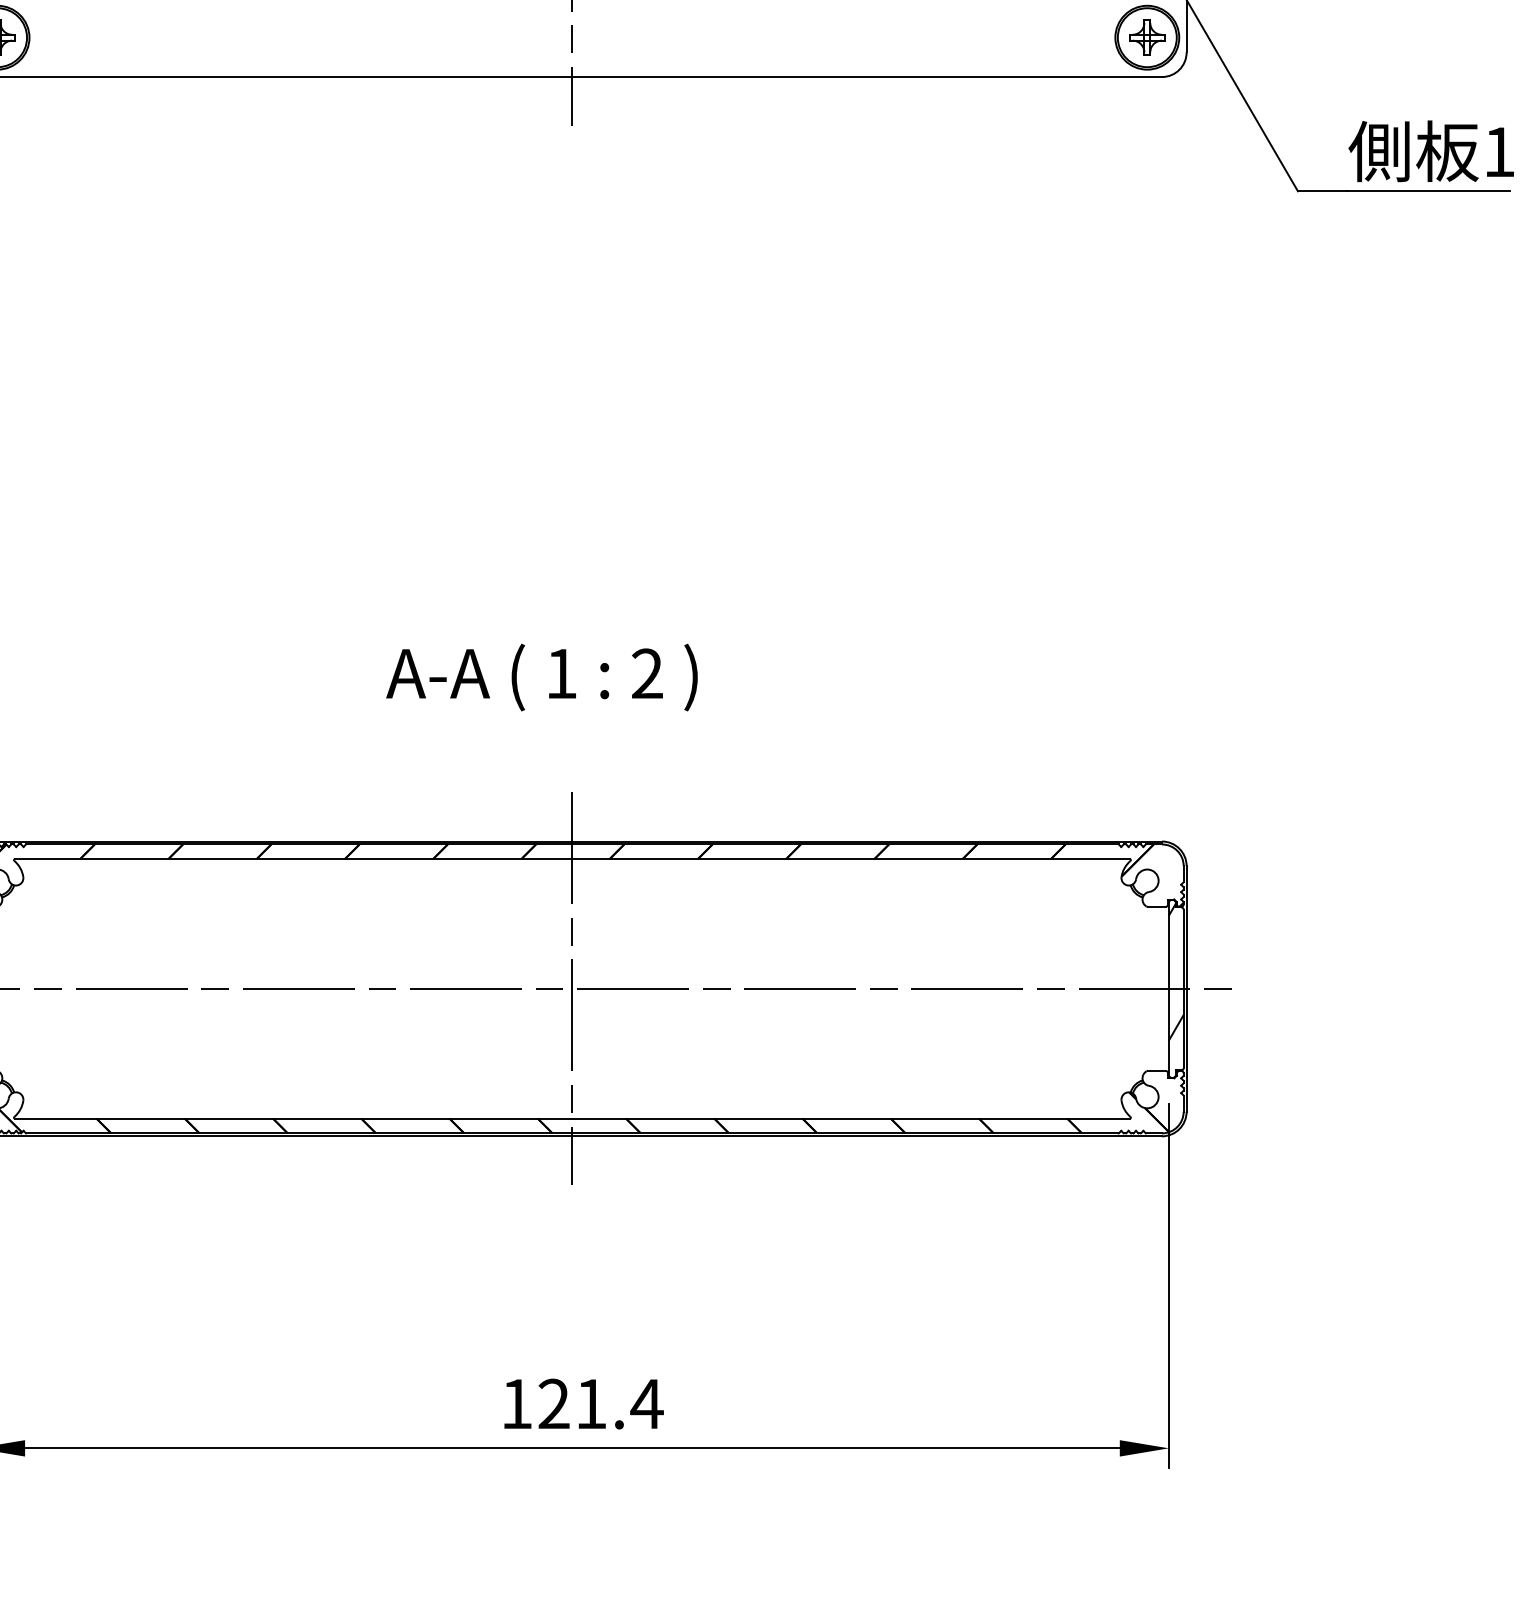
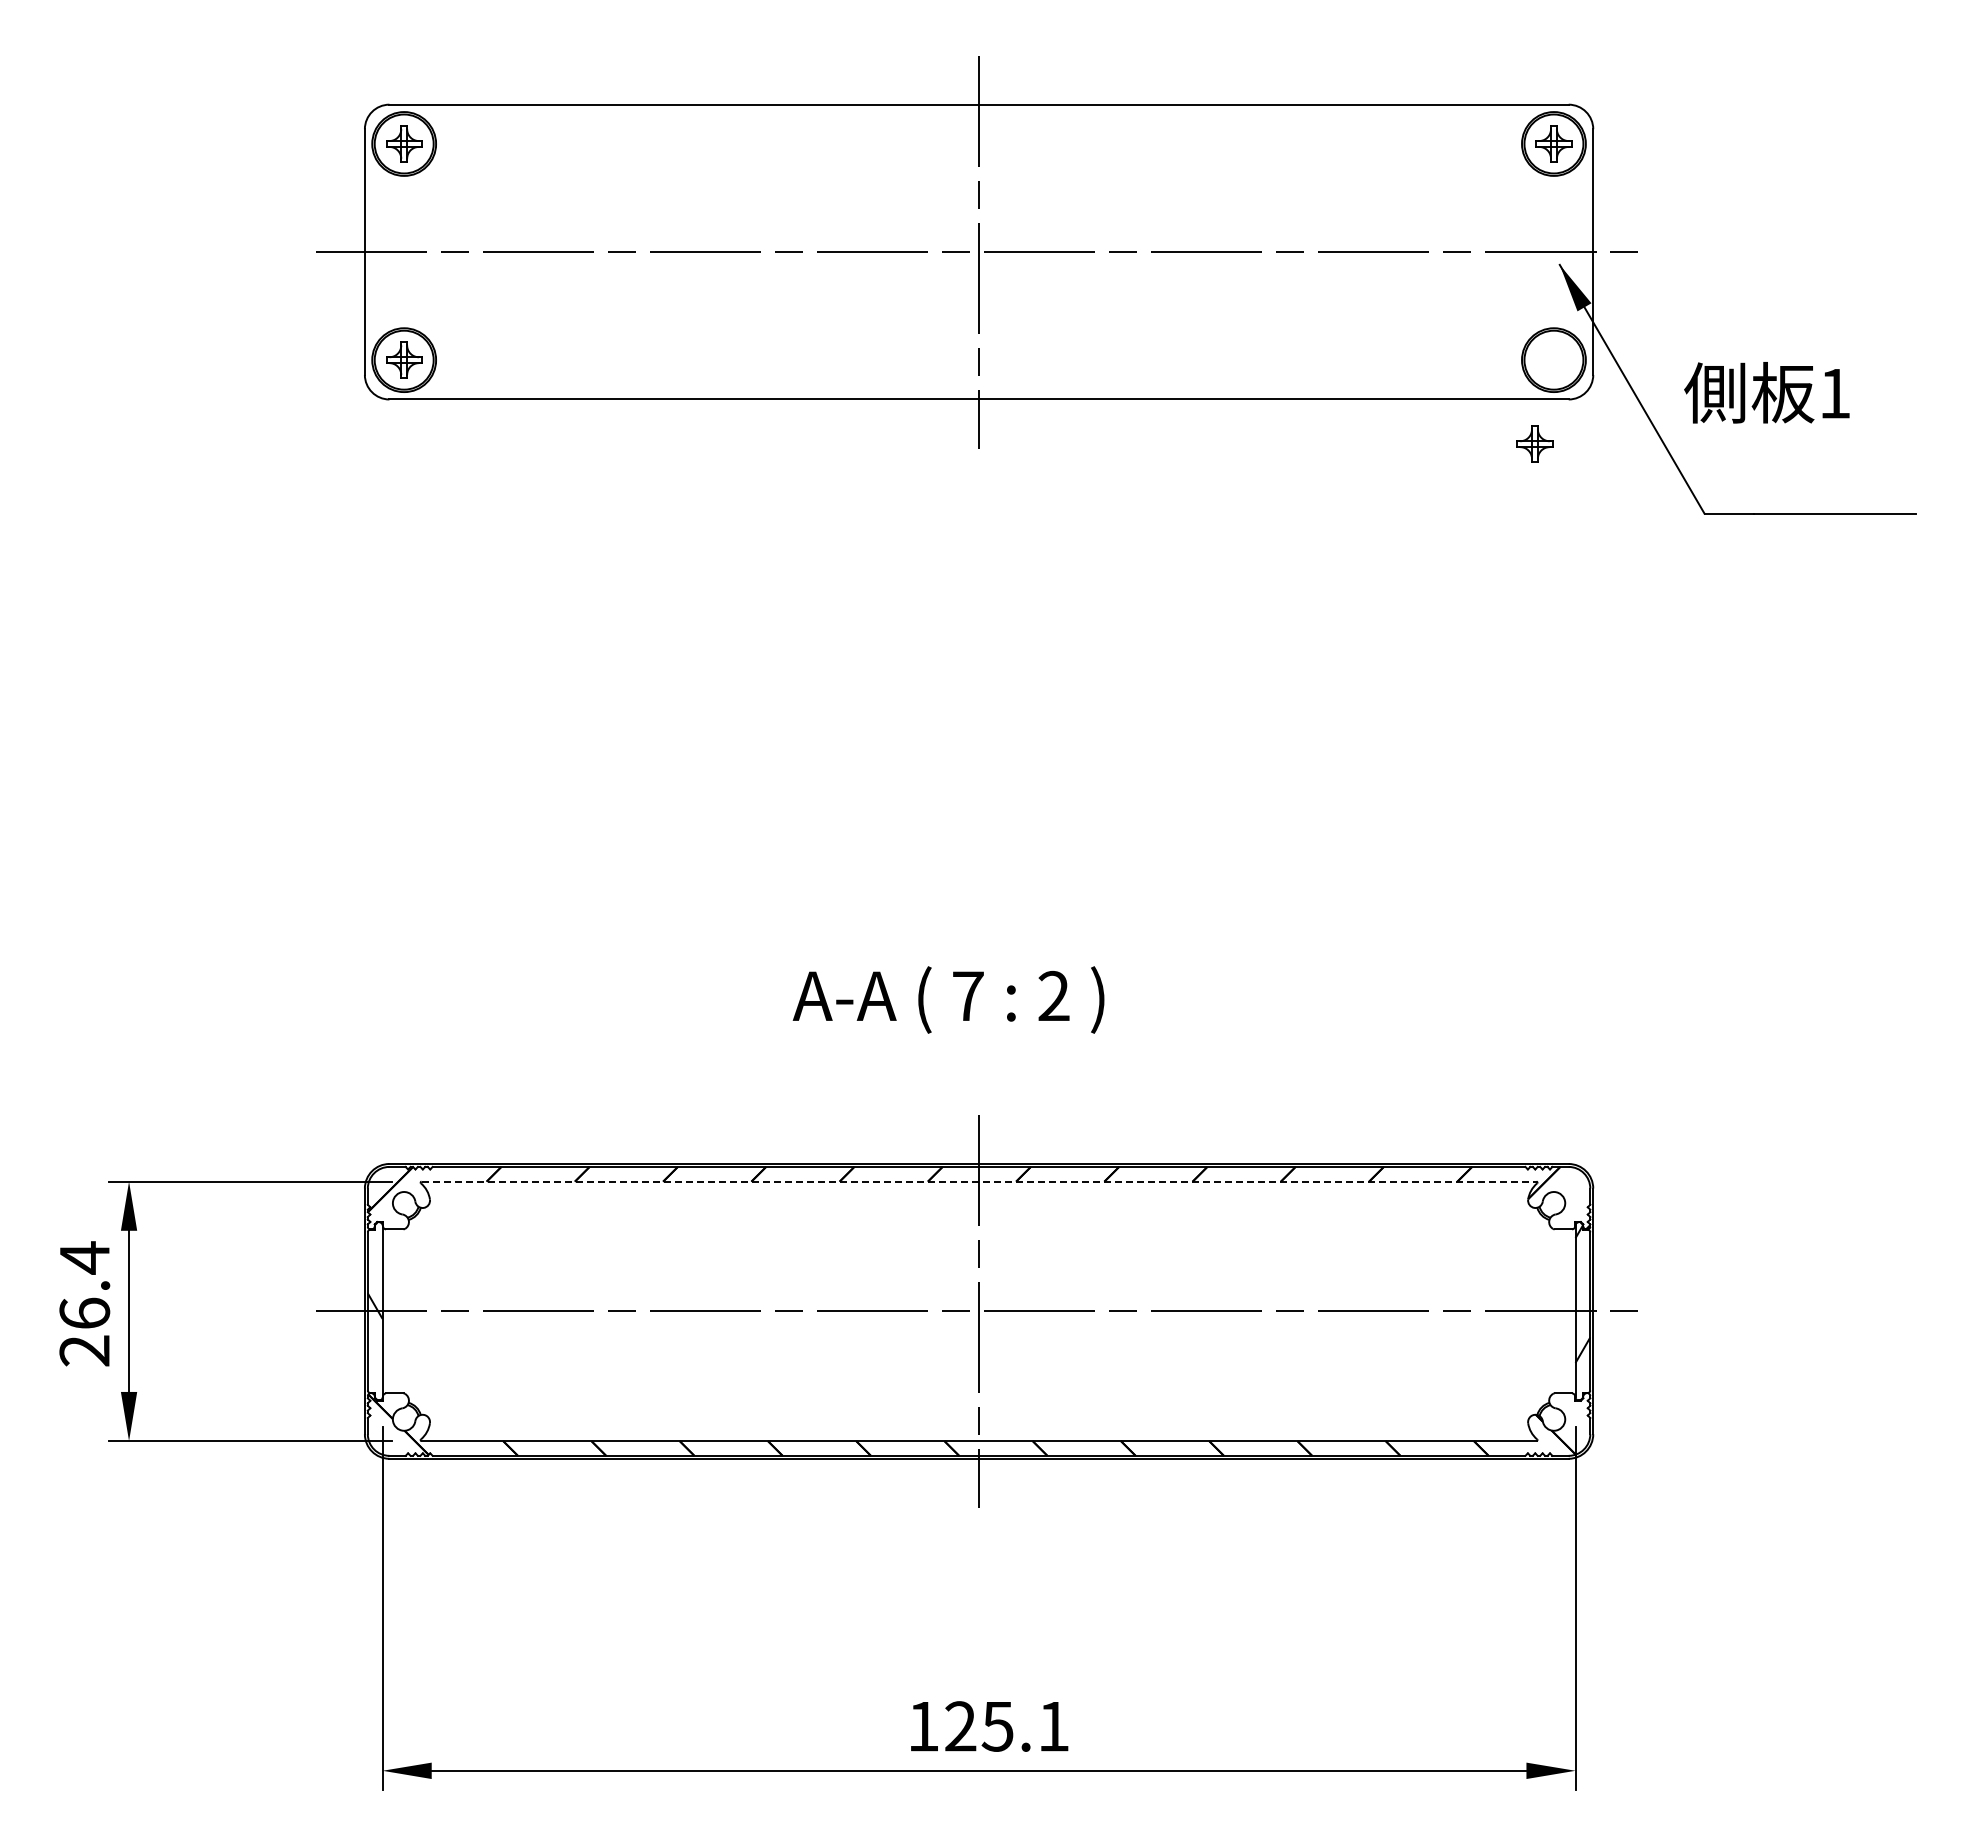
part: (1146, 37) -> (1534, 443), moved
text: (1430, 151) -> (1766, 392), moved
text: (561, 673) -> (968, 995), 1 -> 7
line: (572, 859) -> (979, 1181), solid -> dashed
text: (618, 1404) -> (1025, 1726), 121.4 -> 125.1

